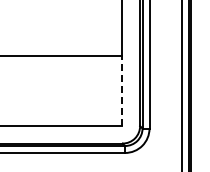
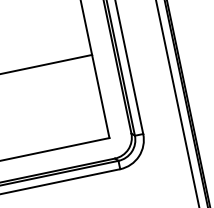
line: (121, 91) -> (100, 96), dashed -> solid

